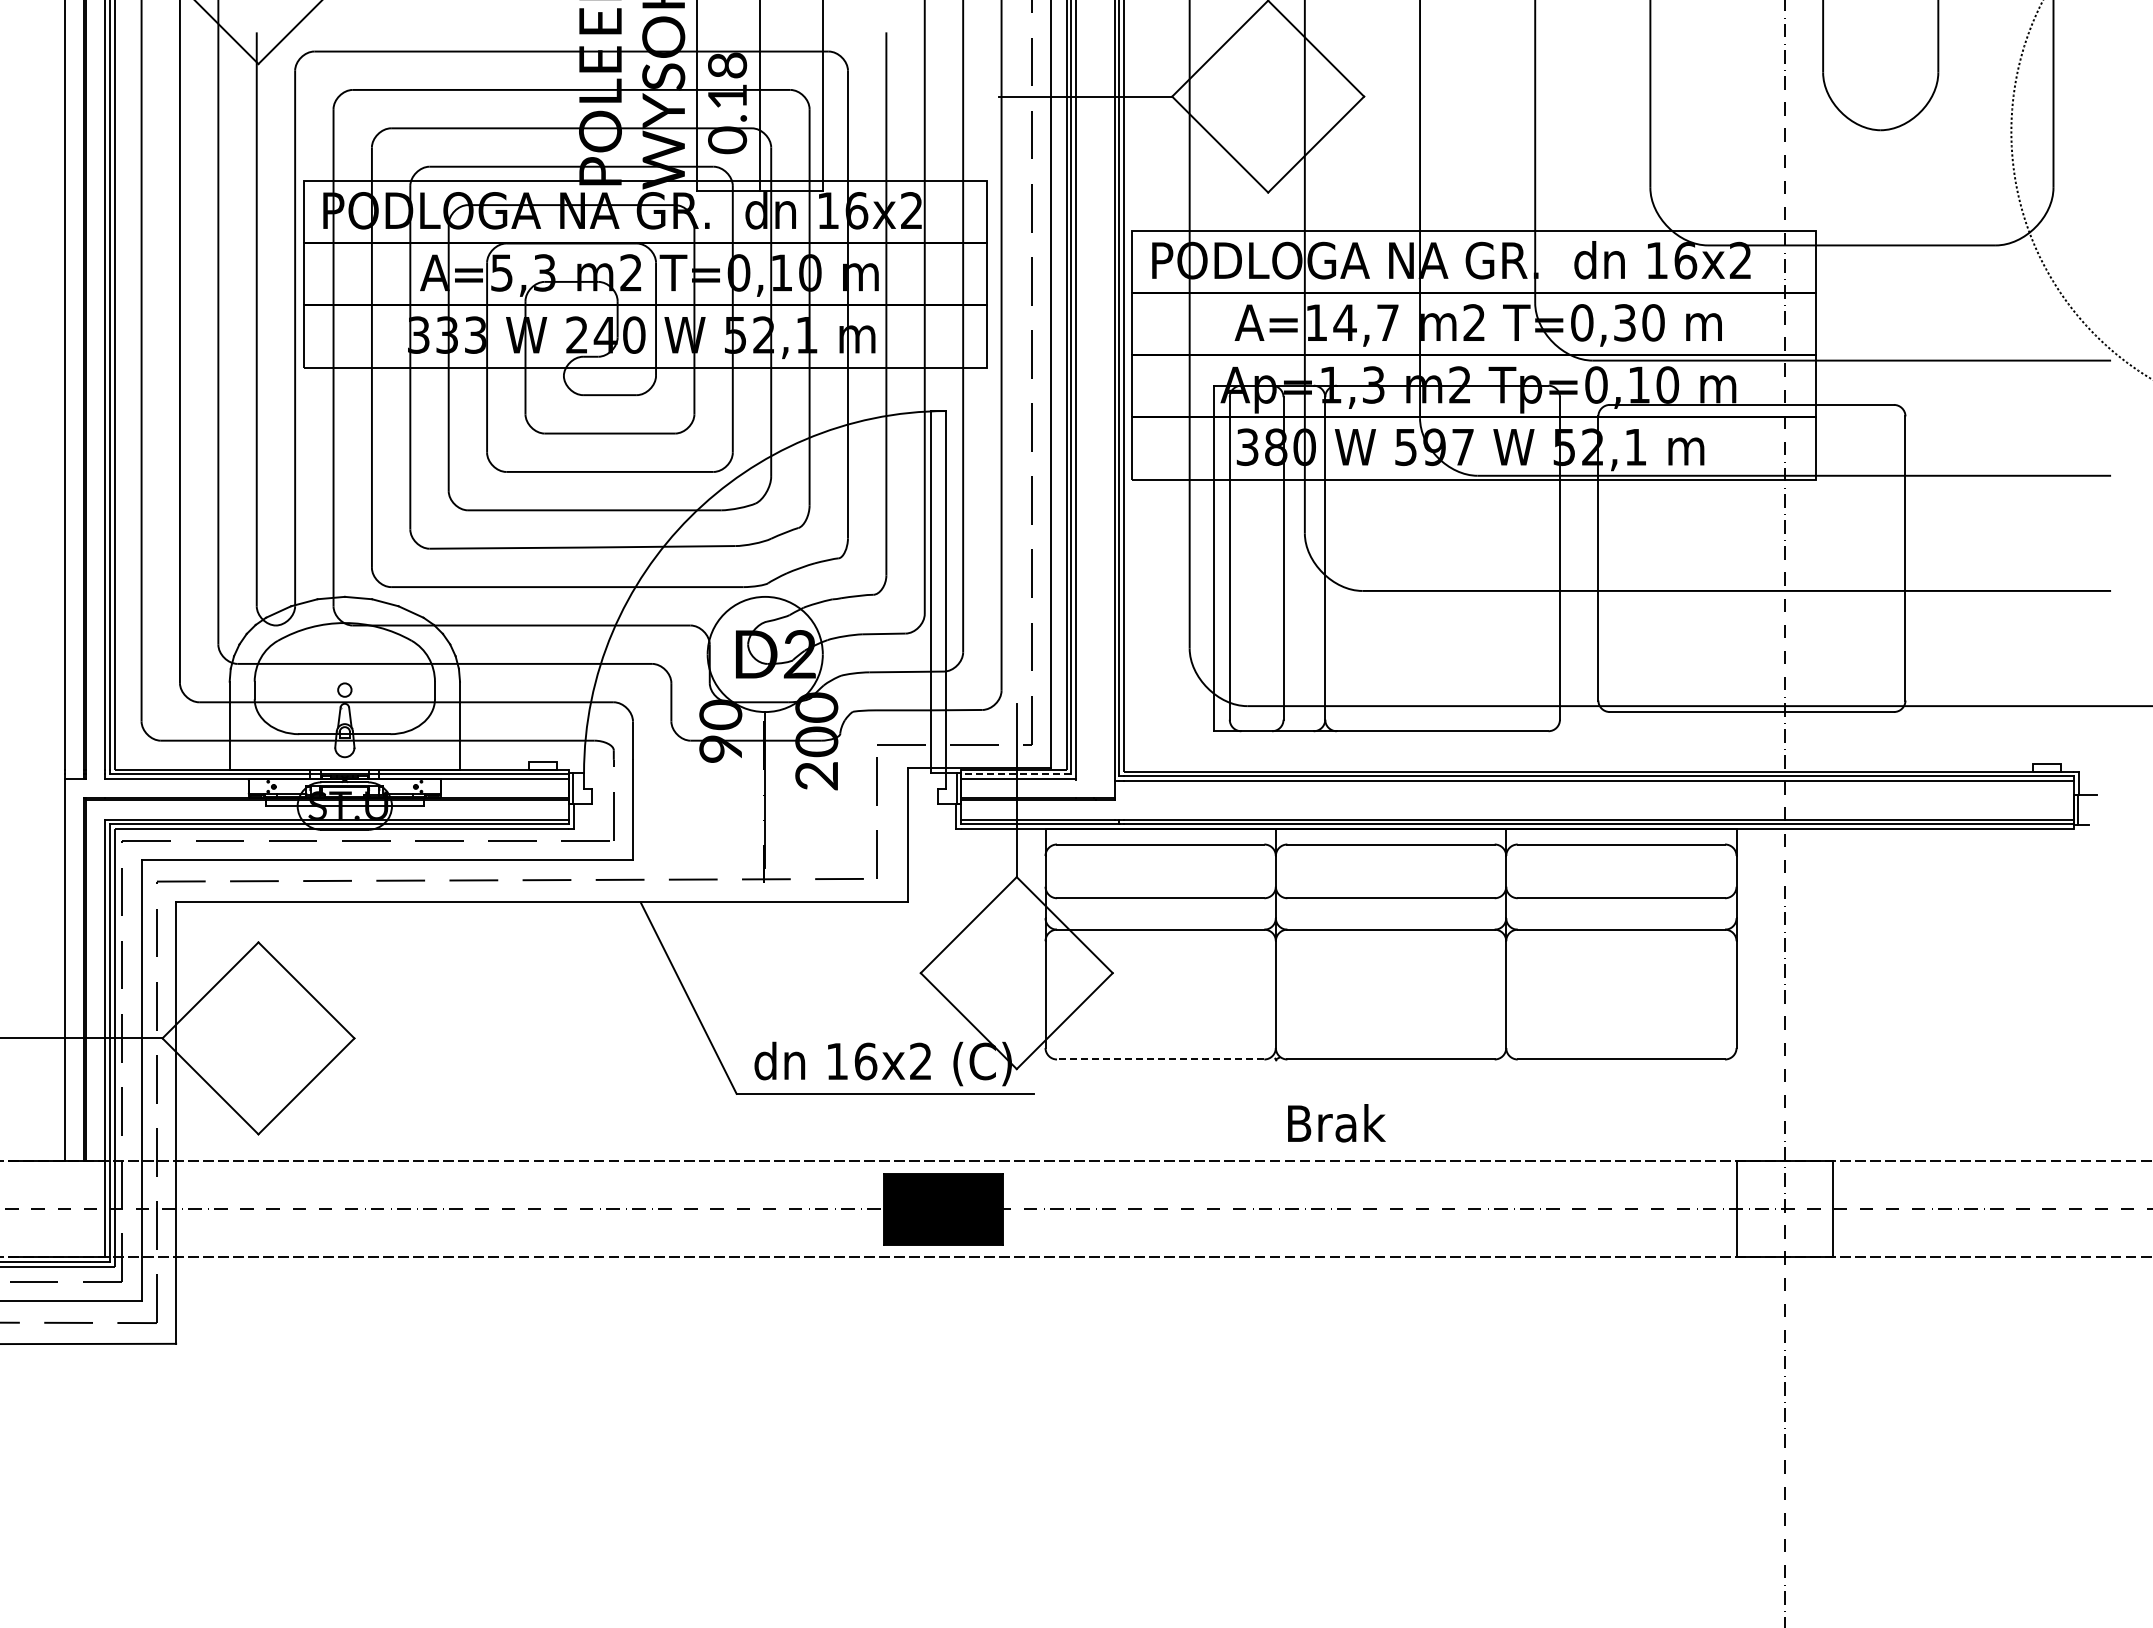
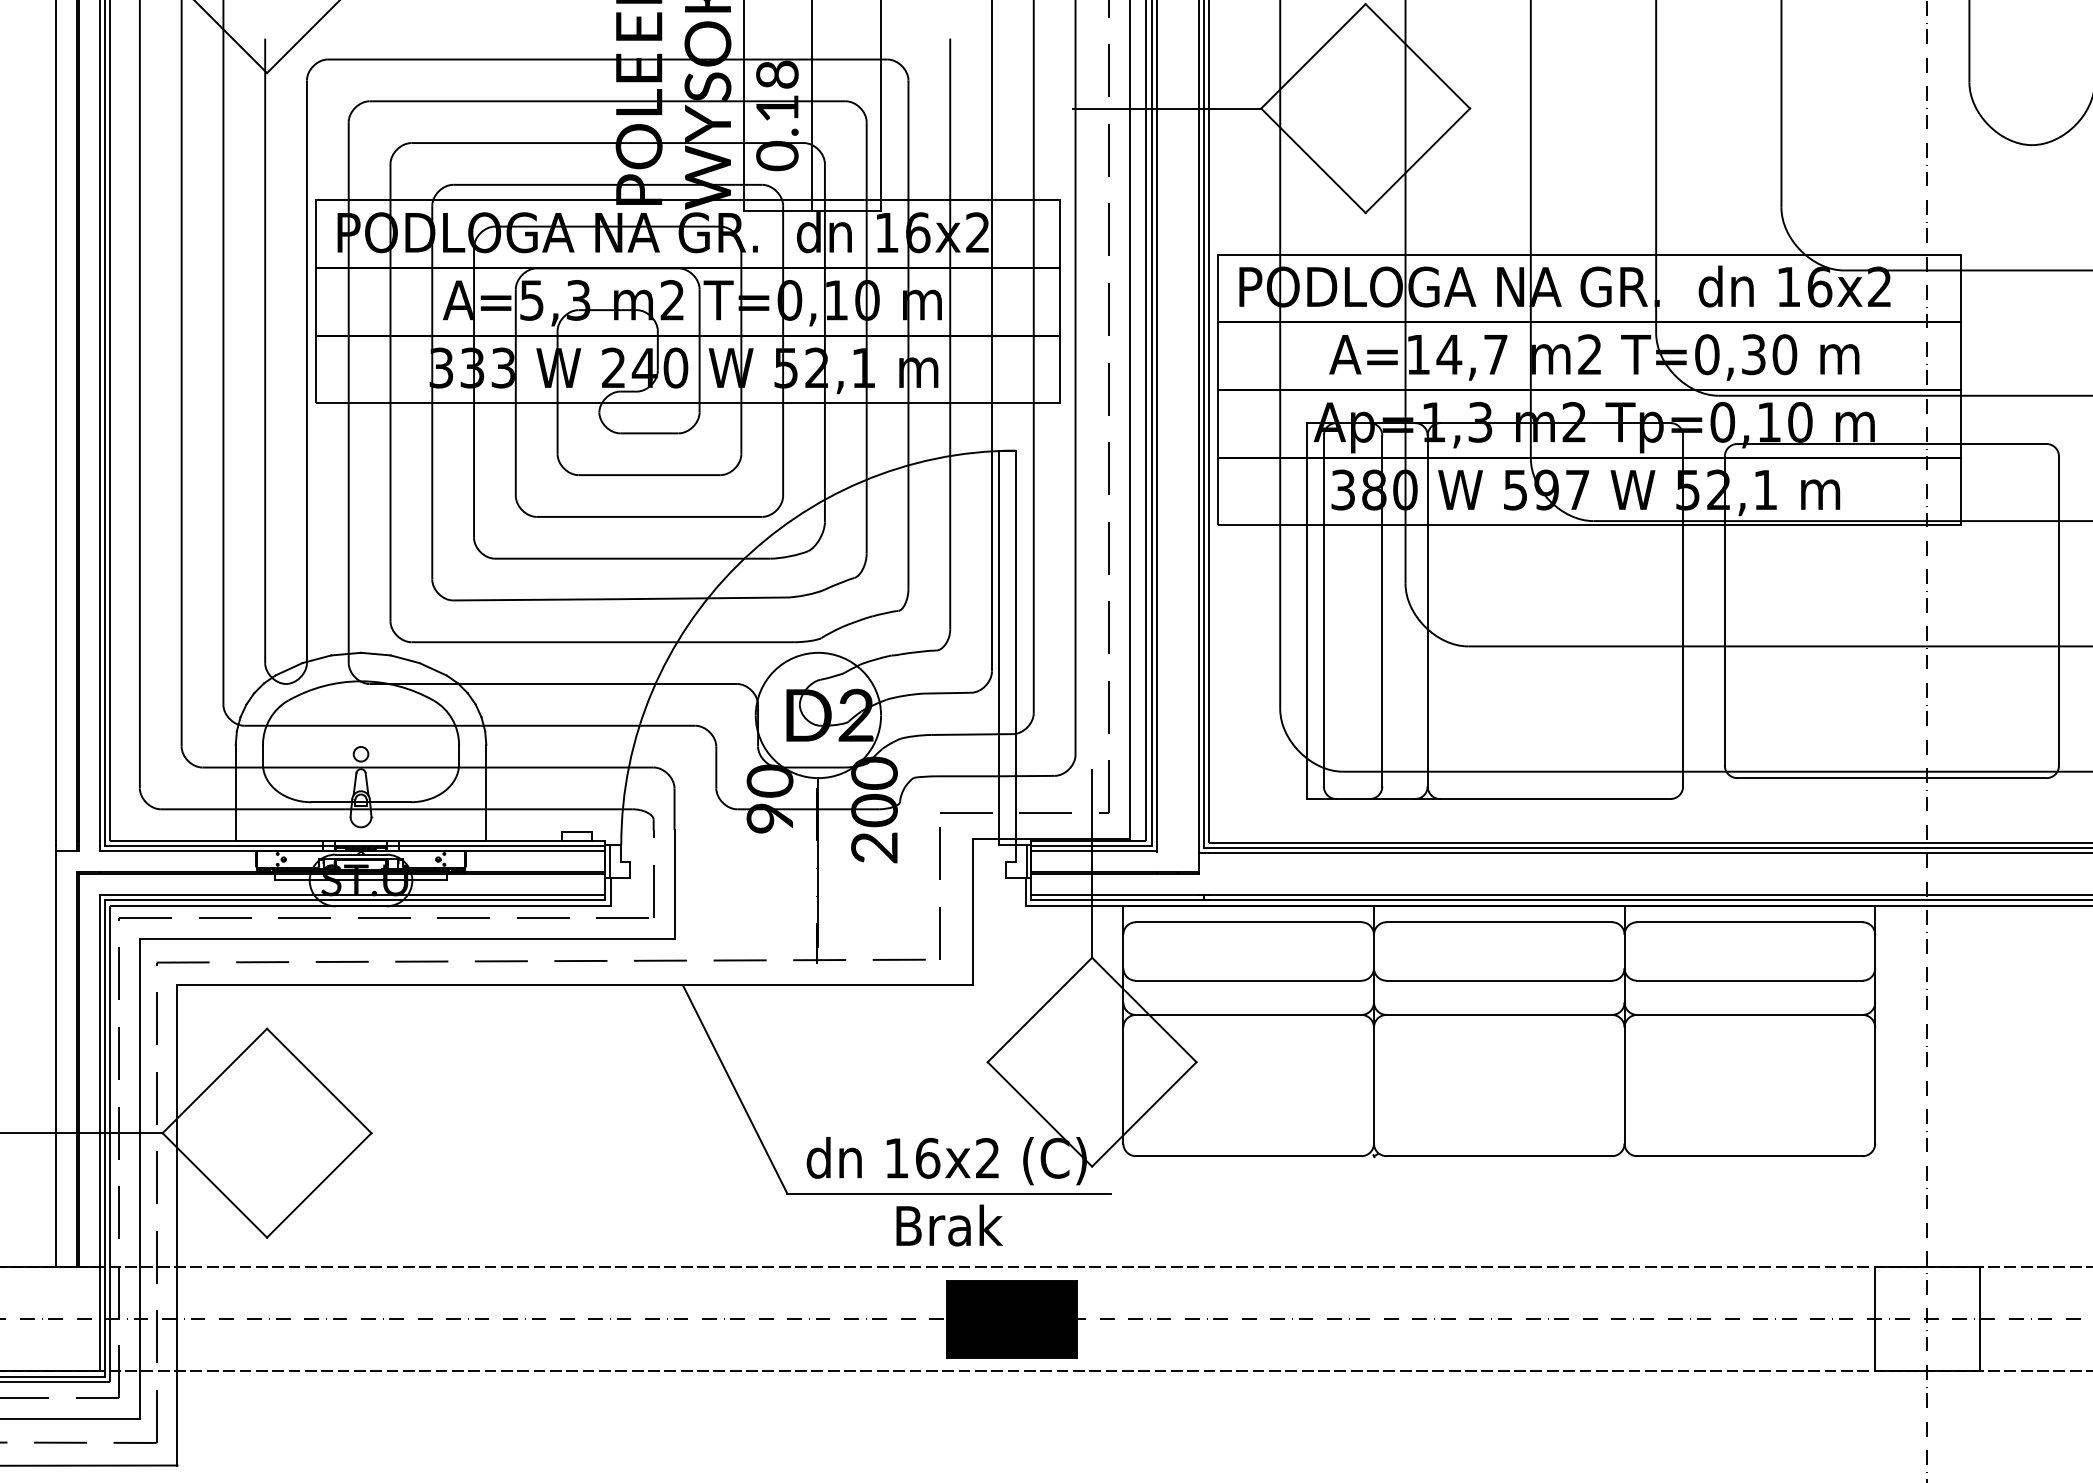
line: (1015, 774) -> (1090, 846), dashed -> solid
line: (1160, 1059) -> (1248, 1156), dashed -> solid
text: (1336, 1123) -> (949, 1225), moved

